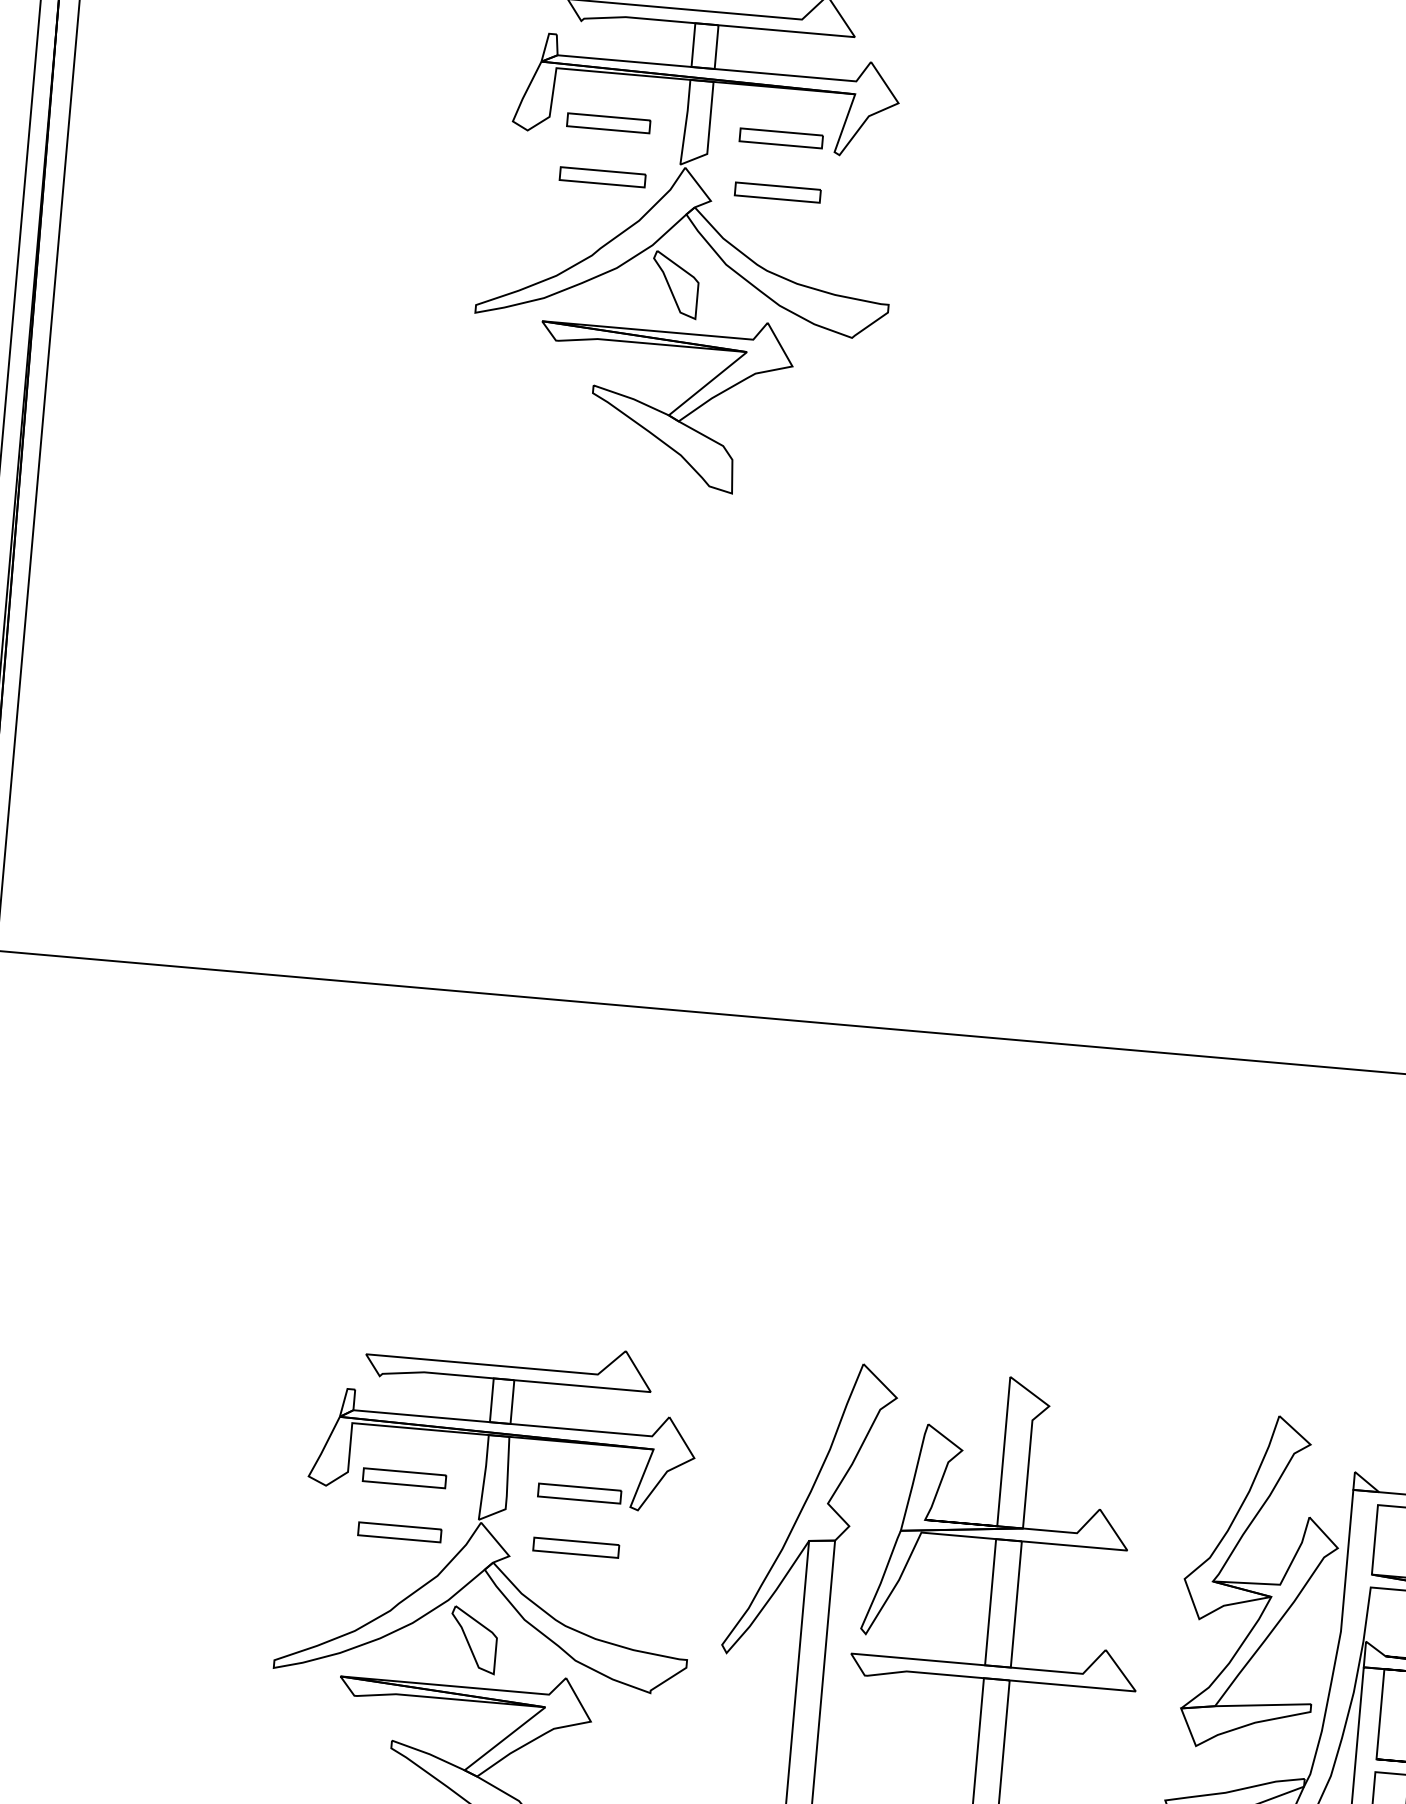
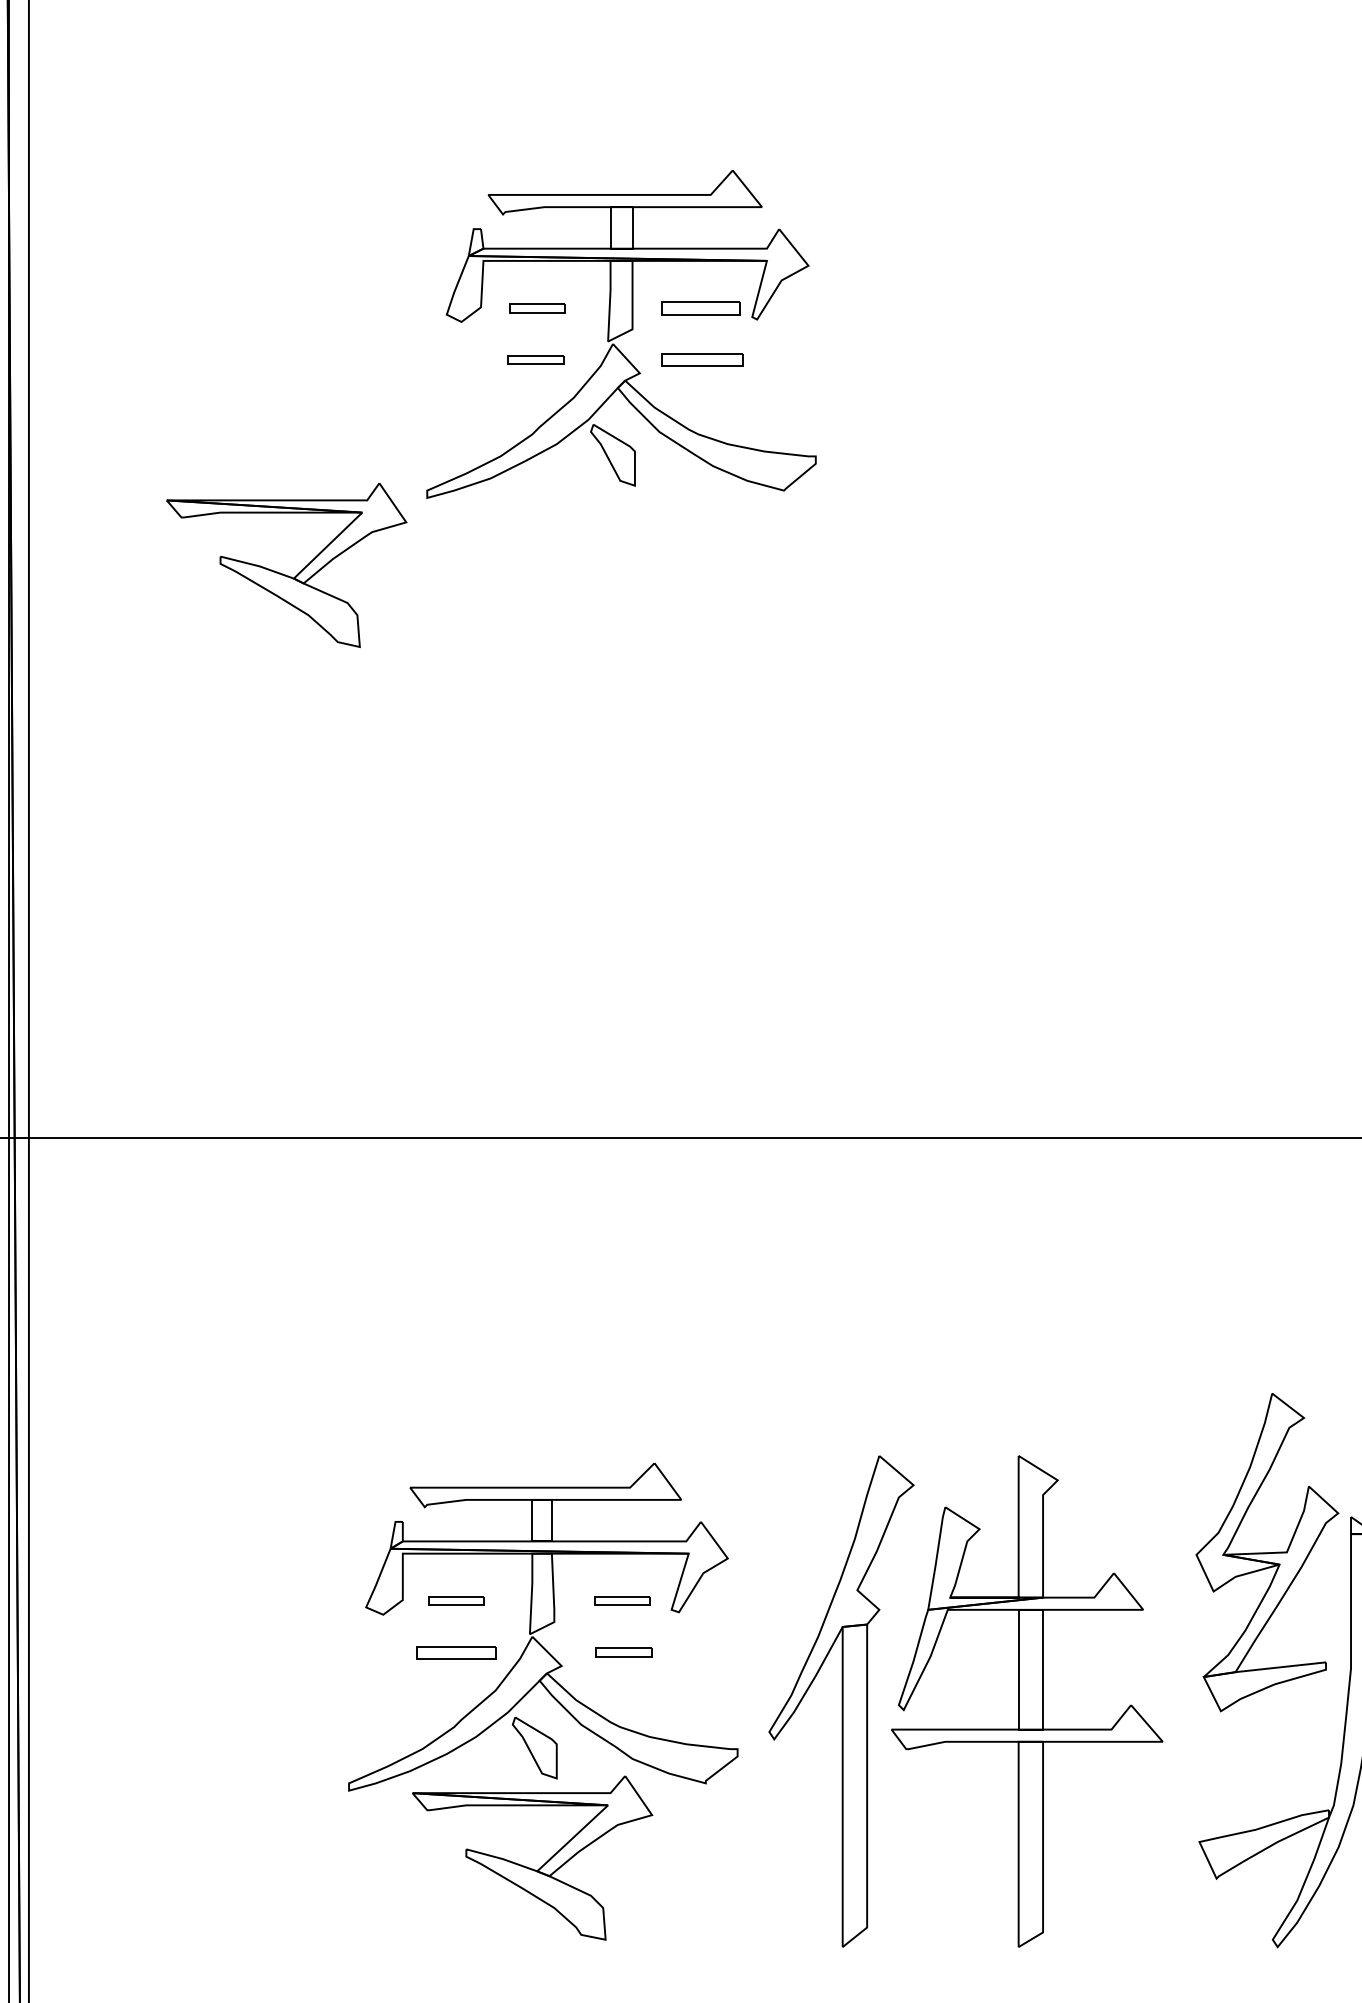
part: (607, 123) -> (536, 308), size x0.7
part: (602, 176) -> (535, 359), size x0.7
part: (658, 409) -> (283, 573), moved
part: (404, 1477) -> (456, 1600), size x0.7
part: (579, 1492) -> (622, 1600), size x0.7
part: (575, 1547) -> (623, 1652), size x0.7
part: (1259, 1583) -> (1267, 1552), moved

